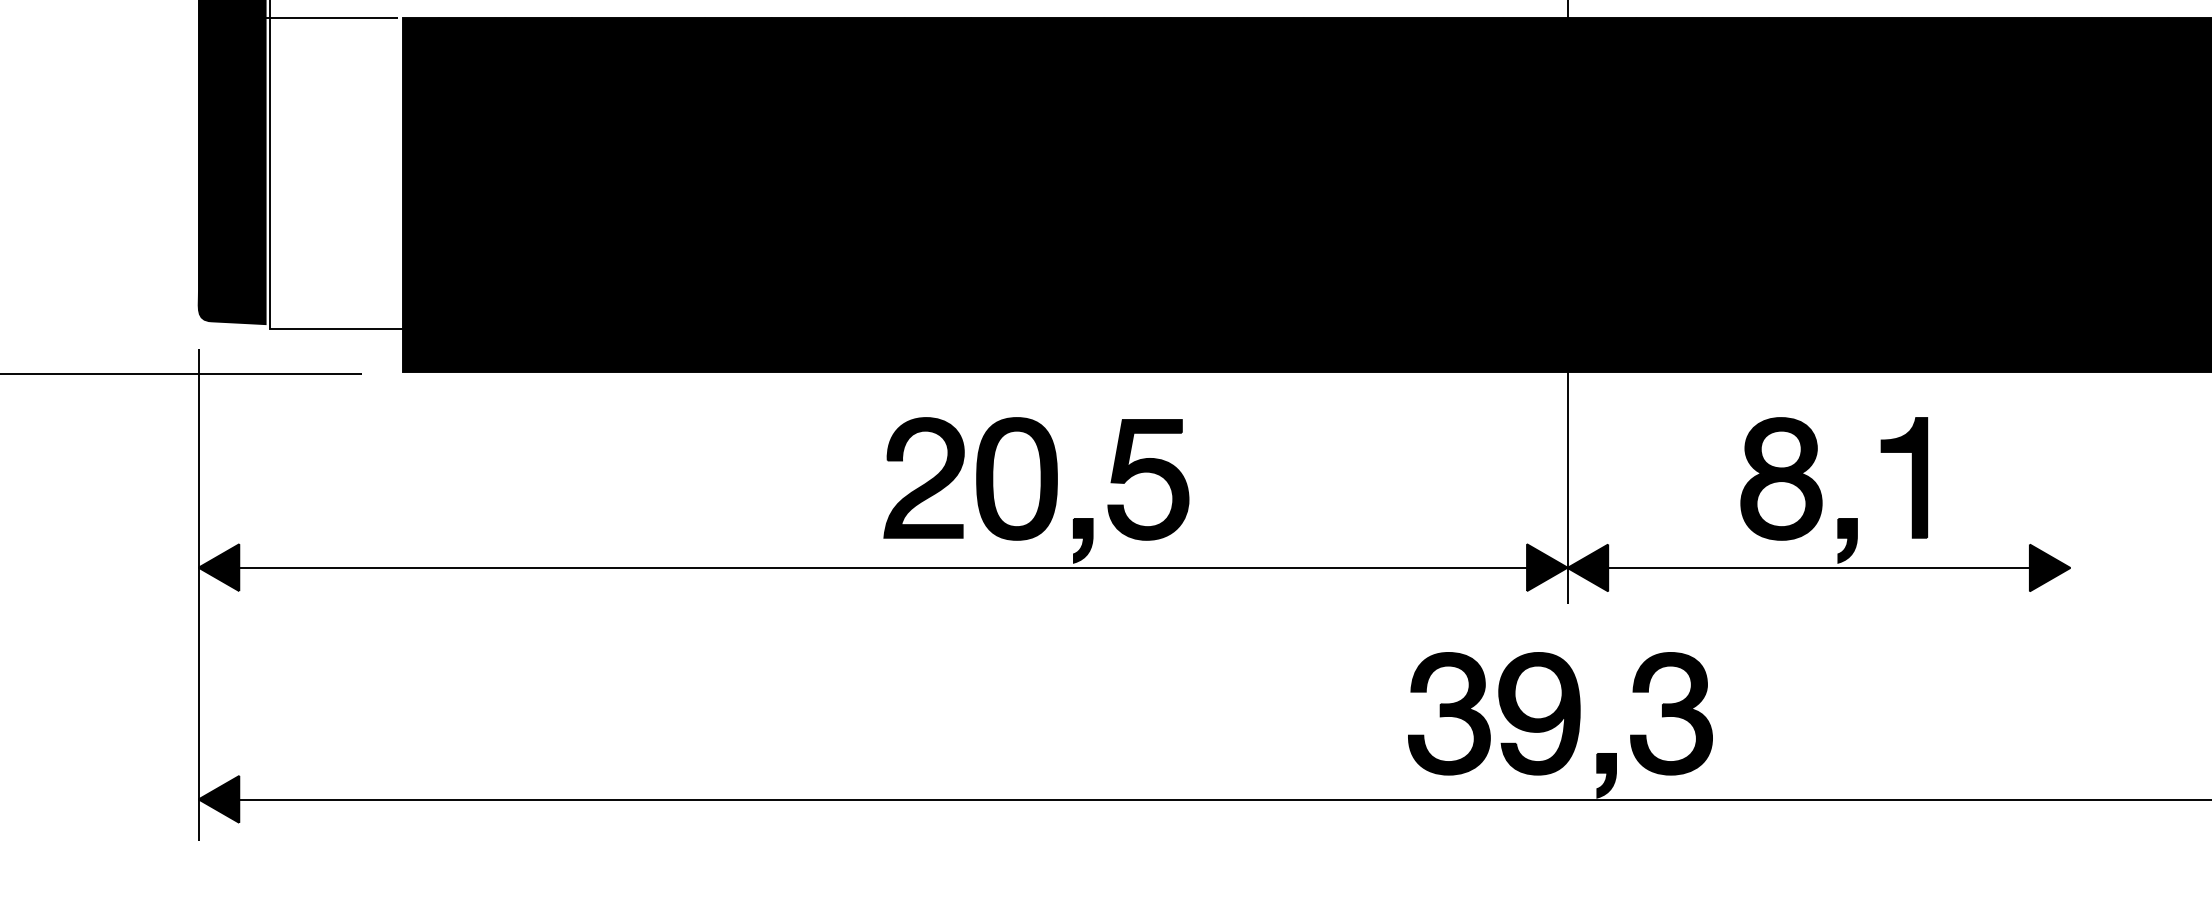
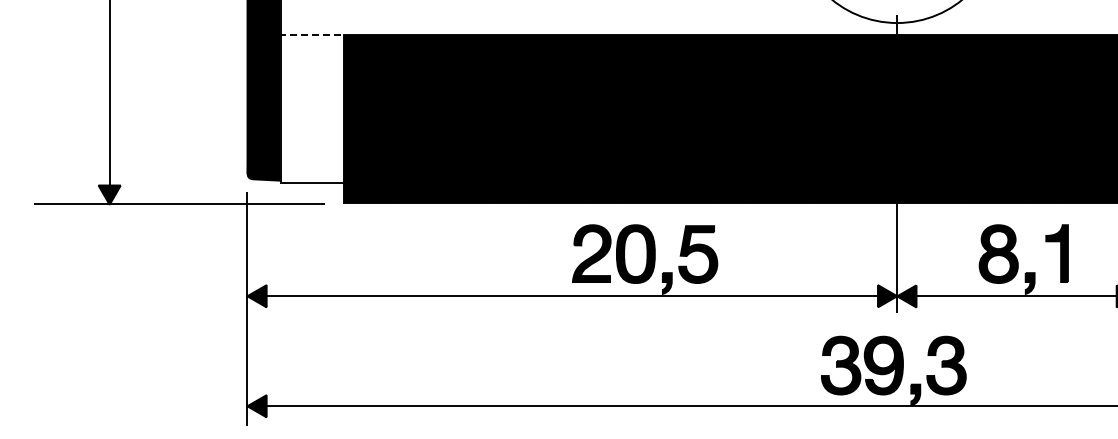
line: (331, 18) -> (310, 35), solid -> dashed

